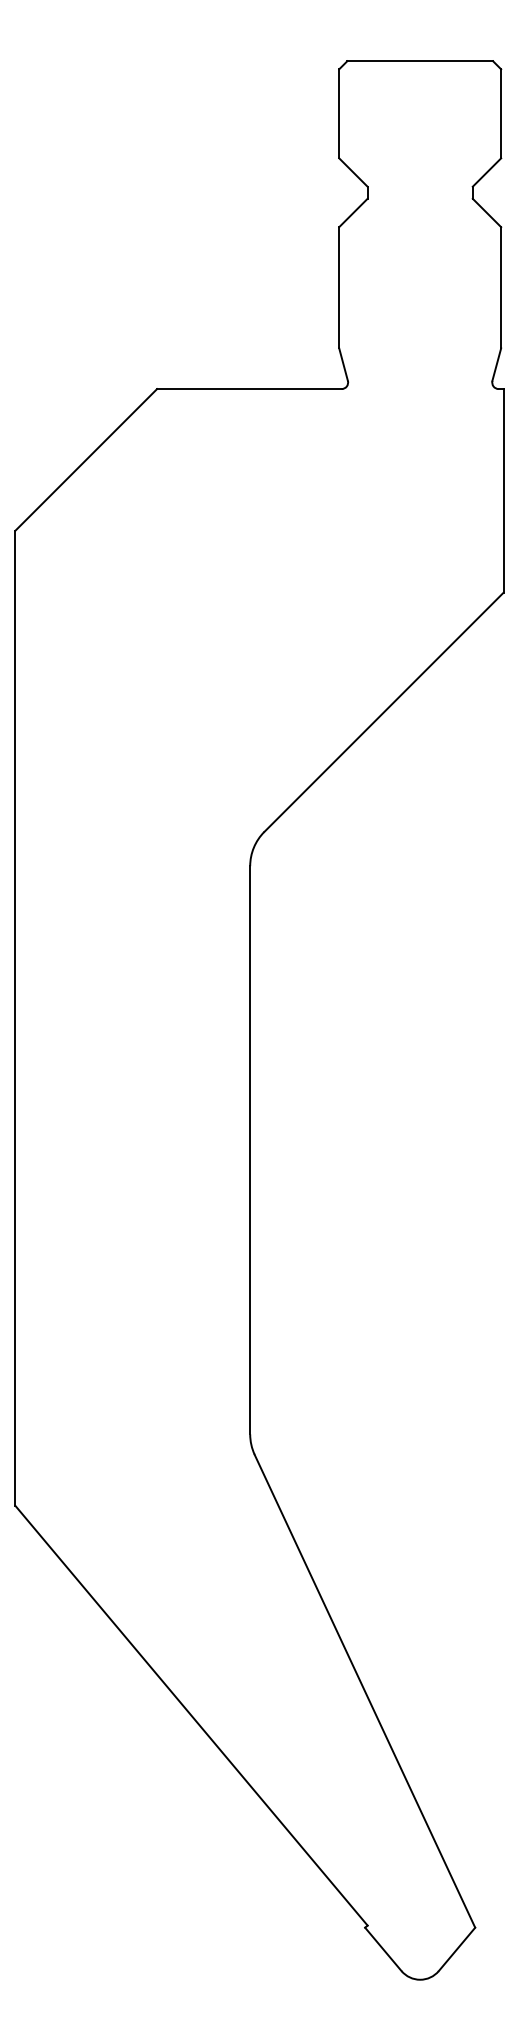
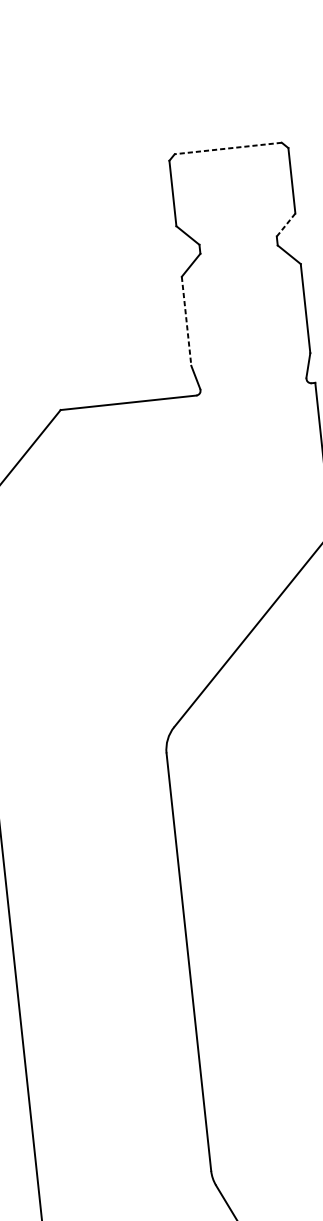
line: (420, 61) -> (228, 148), solid -> dashed
line: (487, 172) -> (286, 224), solid -> dashed
line: (339, 287) -> (186, 321), solid -> dashed

